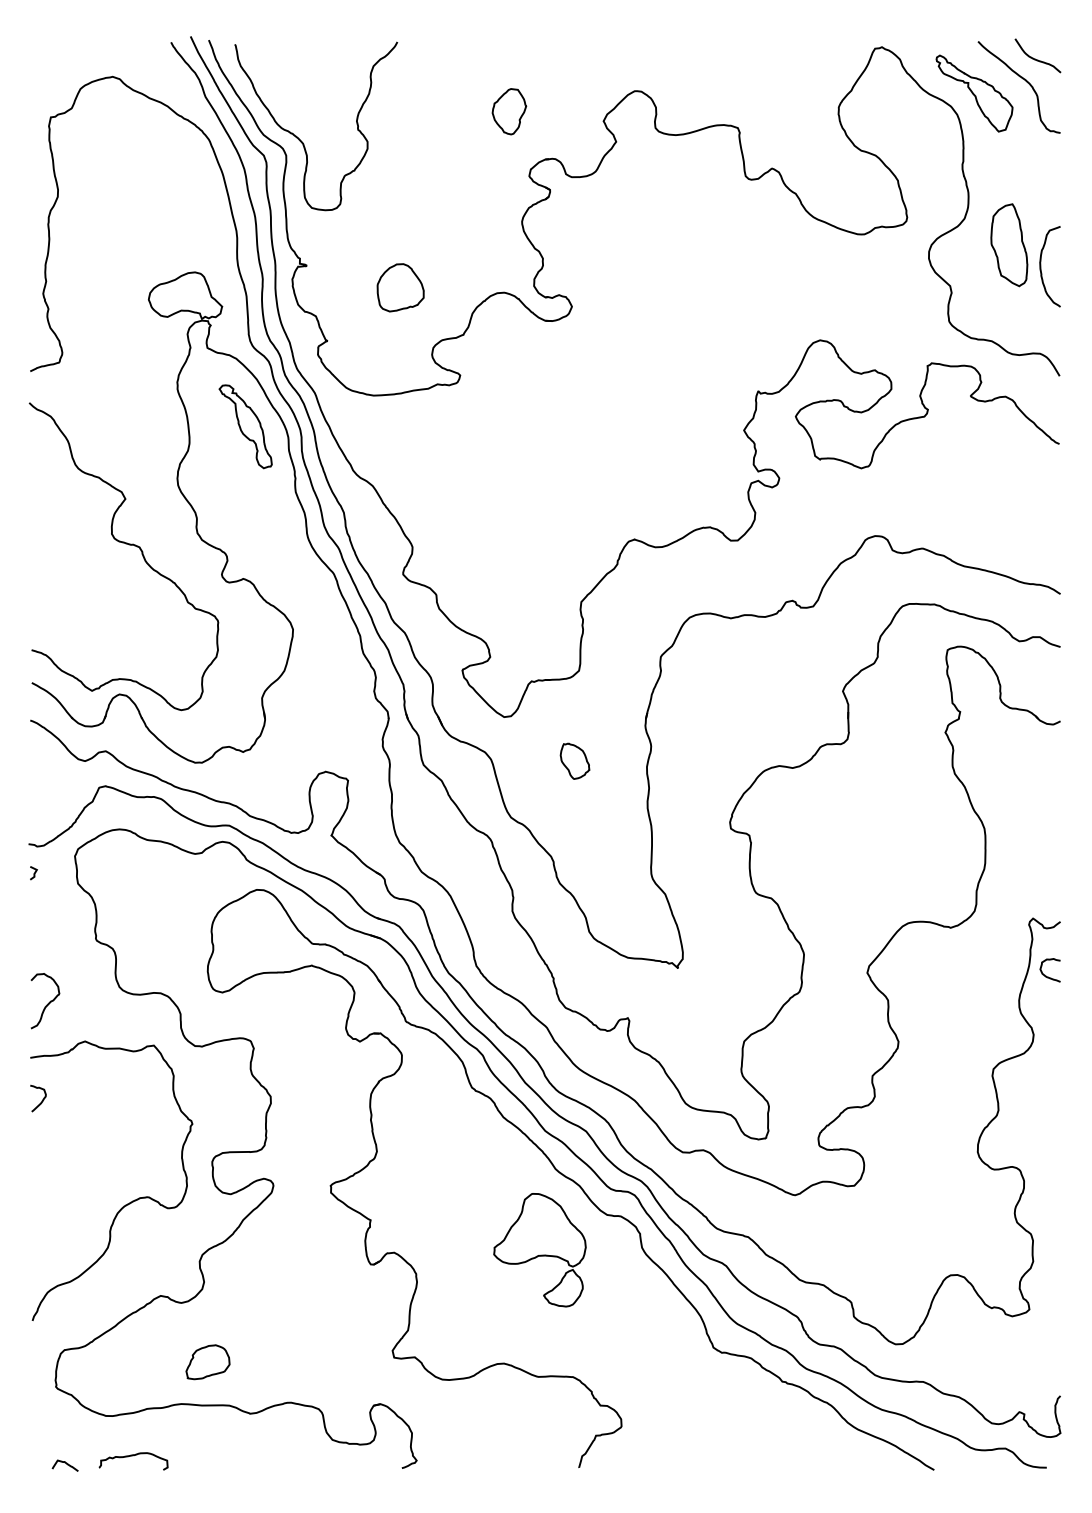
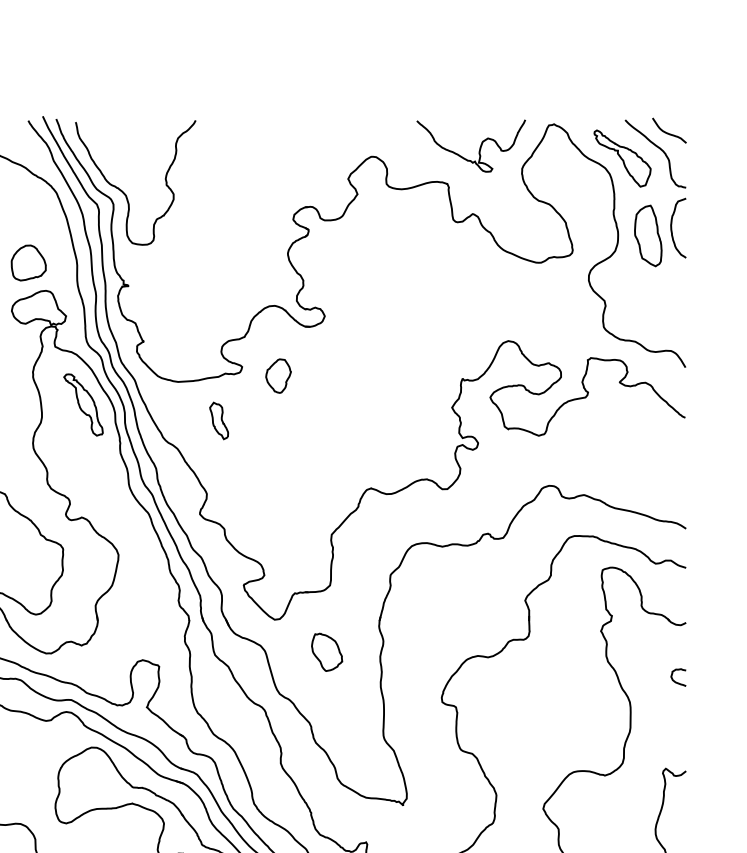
curve: (781, 78) -> (479, 147), added
part: (509, 111) -> (278, 375), moved
part: (1009, 245) -> (648, 236), moved
curve: (1041, 266) -> (672, 228), moved
part: (400, 287) -> (28, 262), moved
part: (429, 447) -> (219, 420), added
part: (574, 761) -> (326, 652), size x1.43
curve: (1046, 975) -> (675, 681), moved

